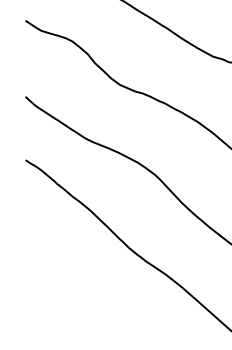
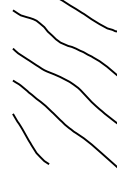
curve: (58, 277) -> (29, 139), added

